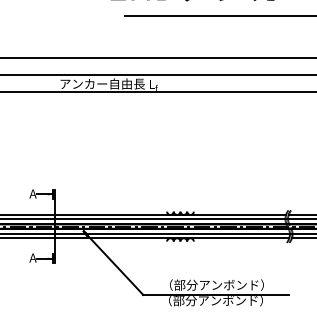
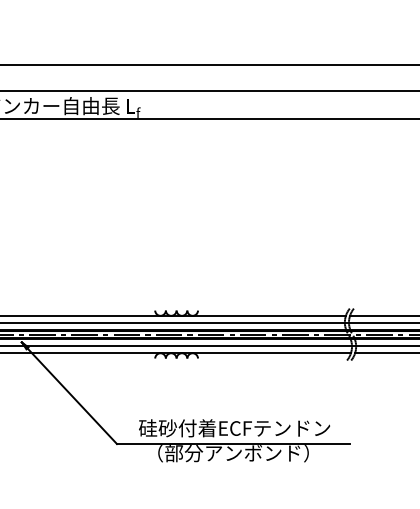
text: (216, 284) -> (234, 427), （部分アンボンド） -> 硅砂付着ECFテンドン

